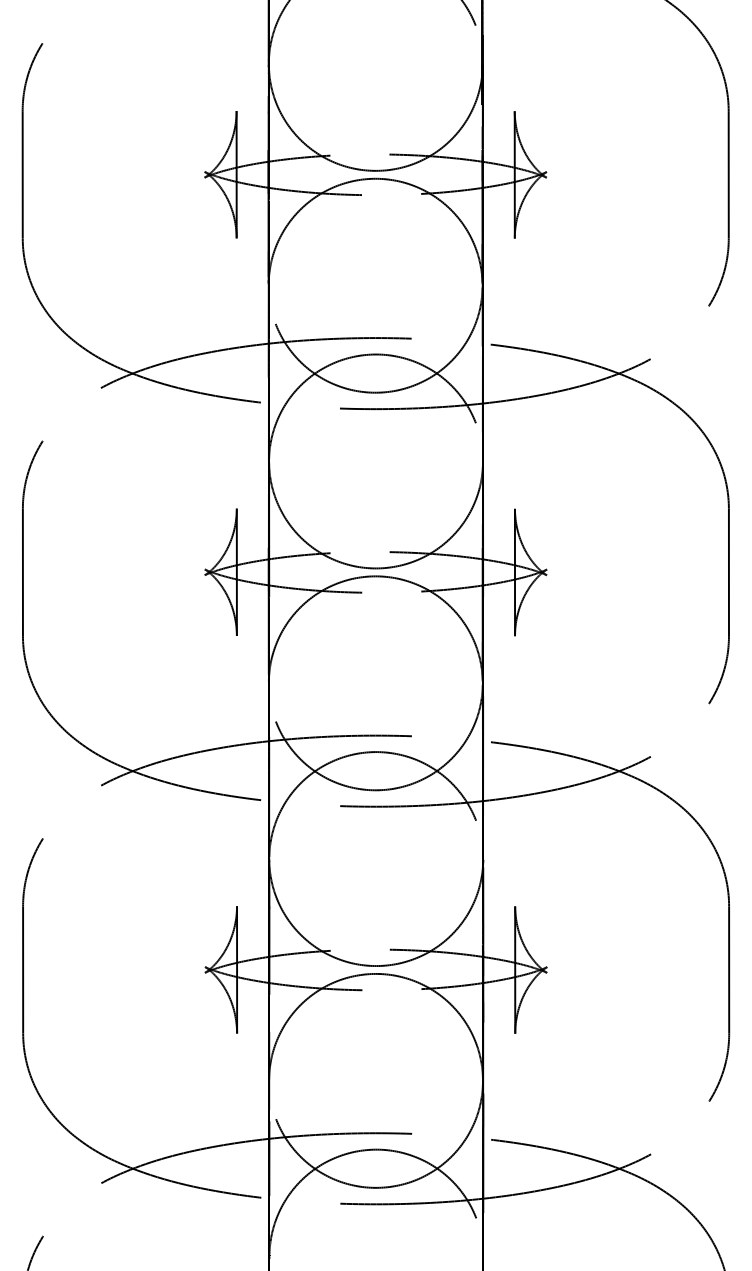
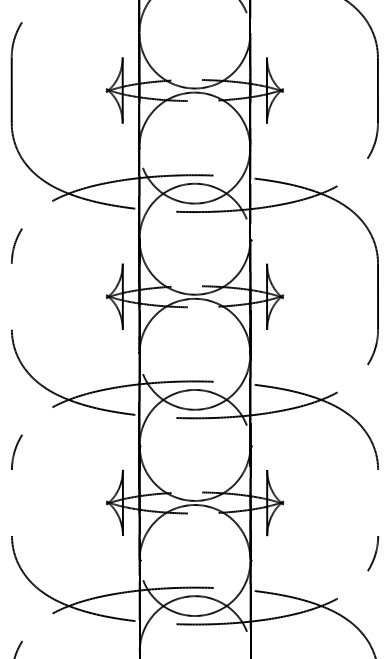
line: (22, 571) -> (11, 296), removed
line: (22, 969) -> (11, 502), removed
line: (729, 969) -> (378, 502), removed

